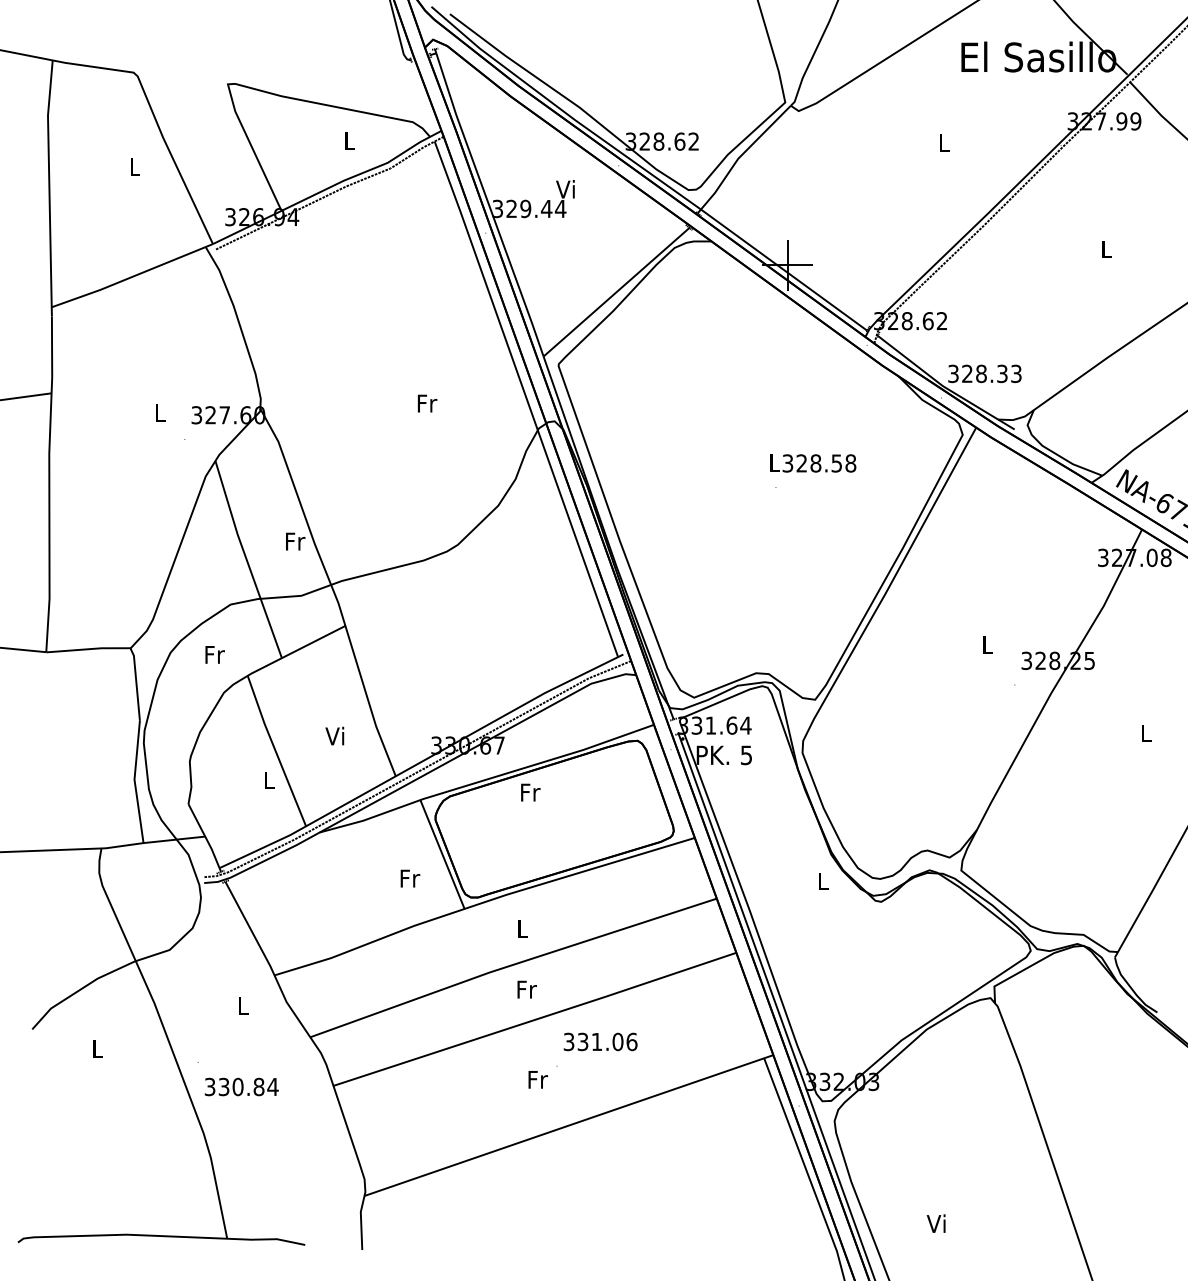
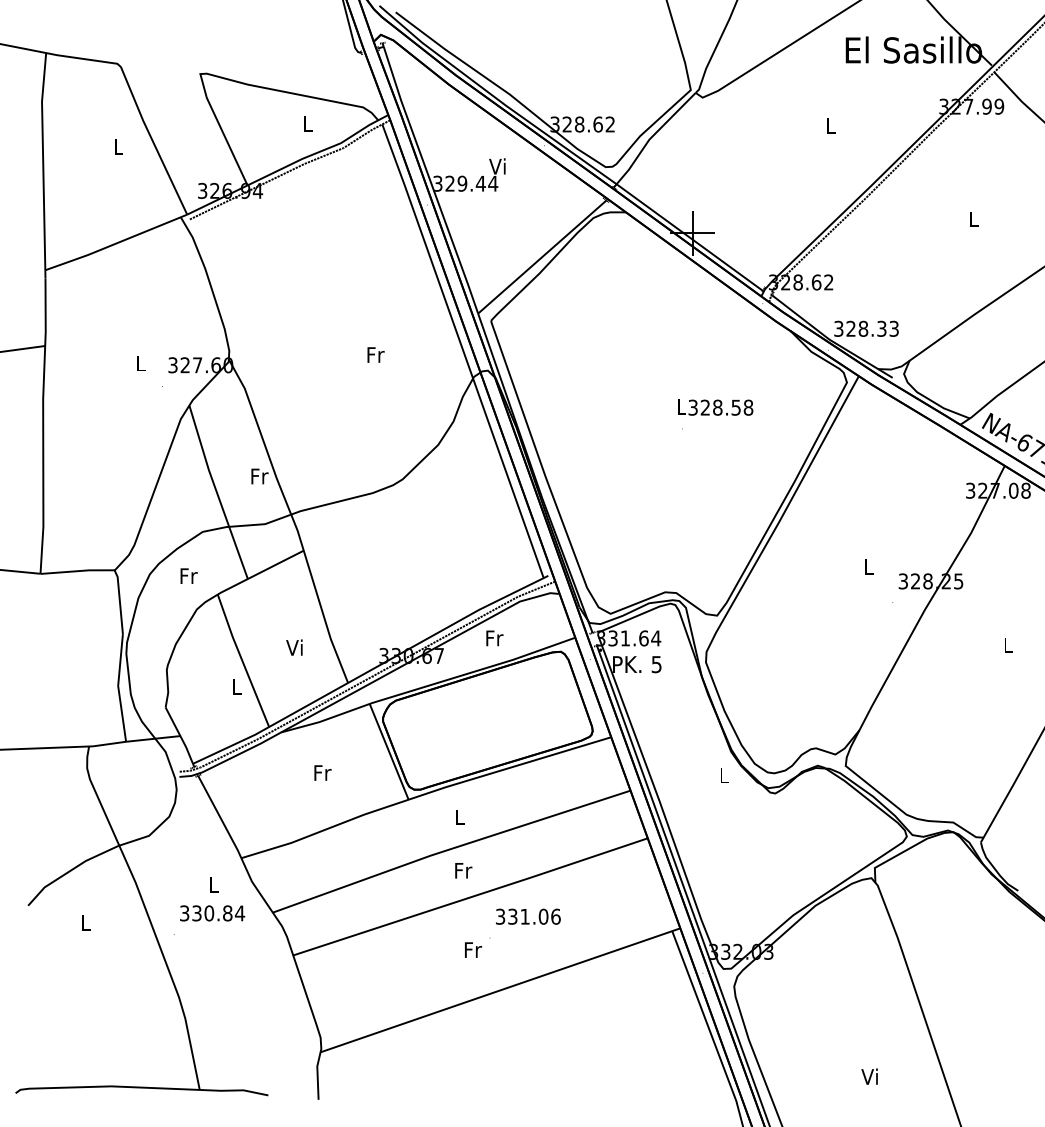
text: (530, 792) -> (494, 638), moved
text: (409, 878) -> (322, 772), moved
text: (241, 1087) -> (212, 913), moved
text: (936, 1223) -> (869, 1076), moved

